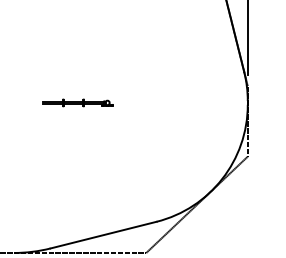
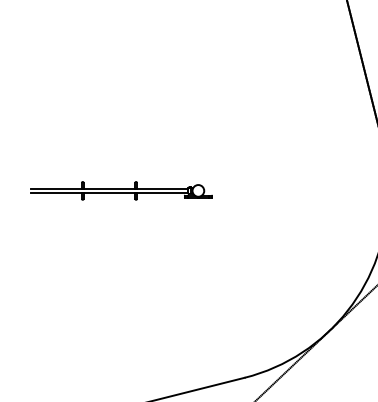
part: (77, 102) -> (120, 190), size x1.67

